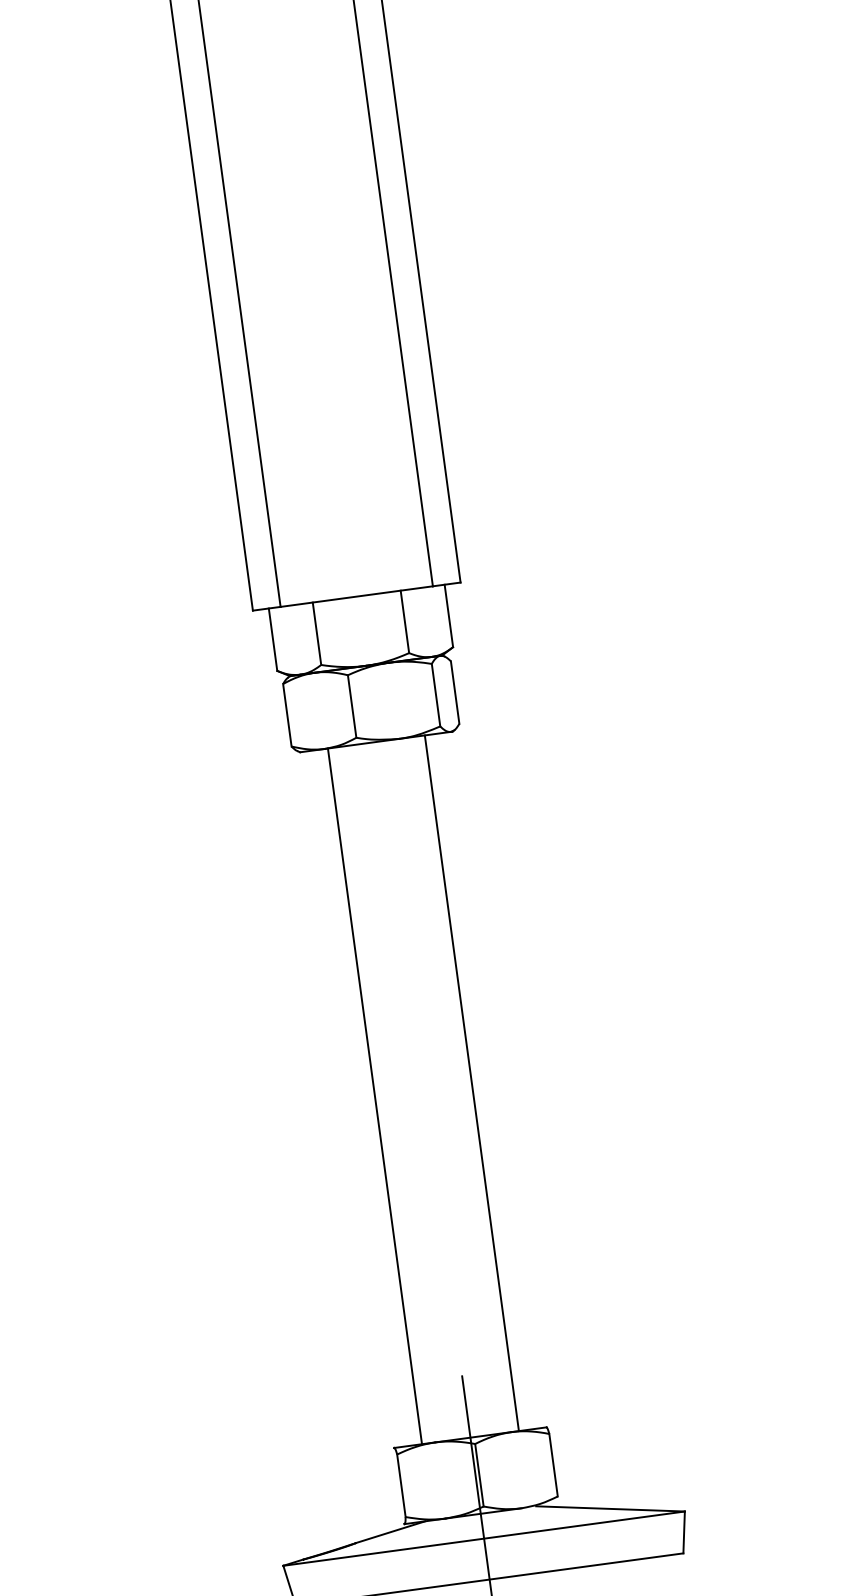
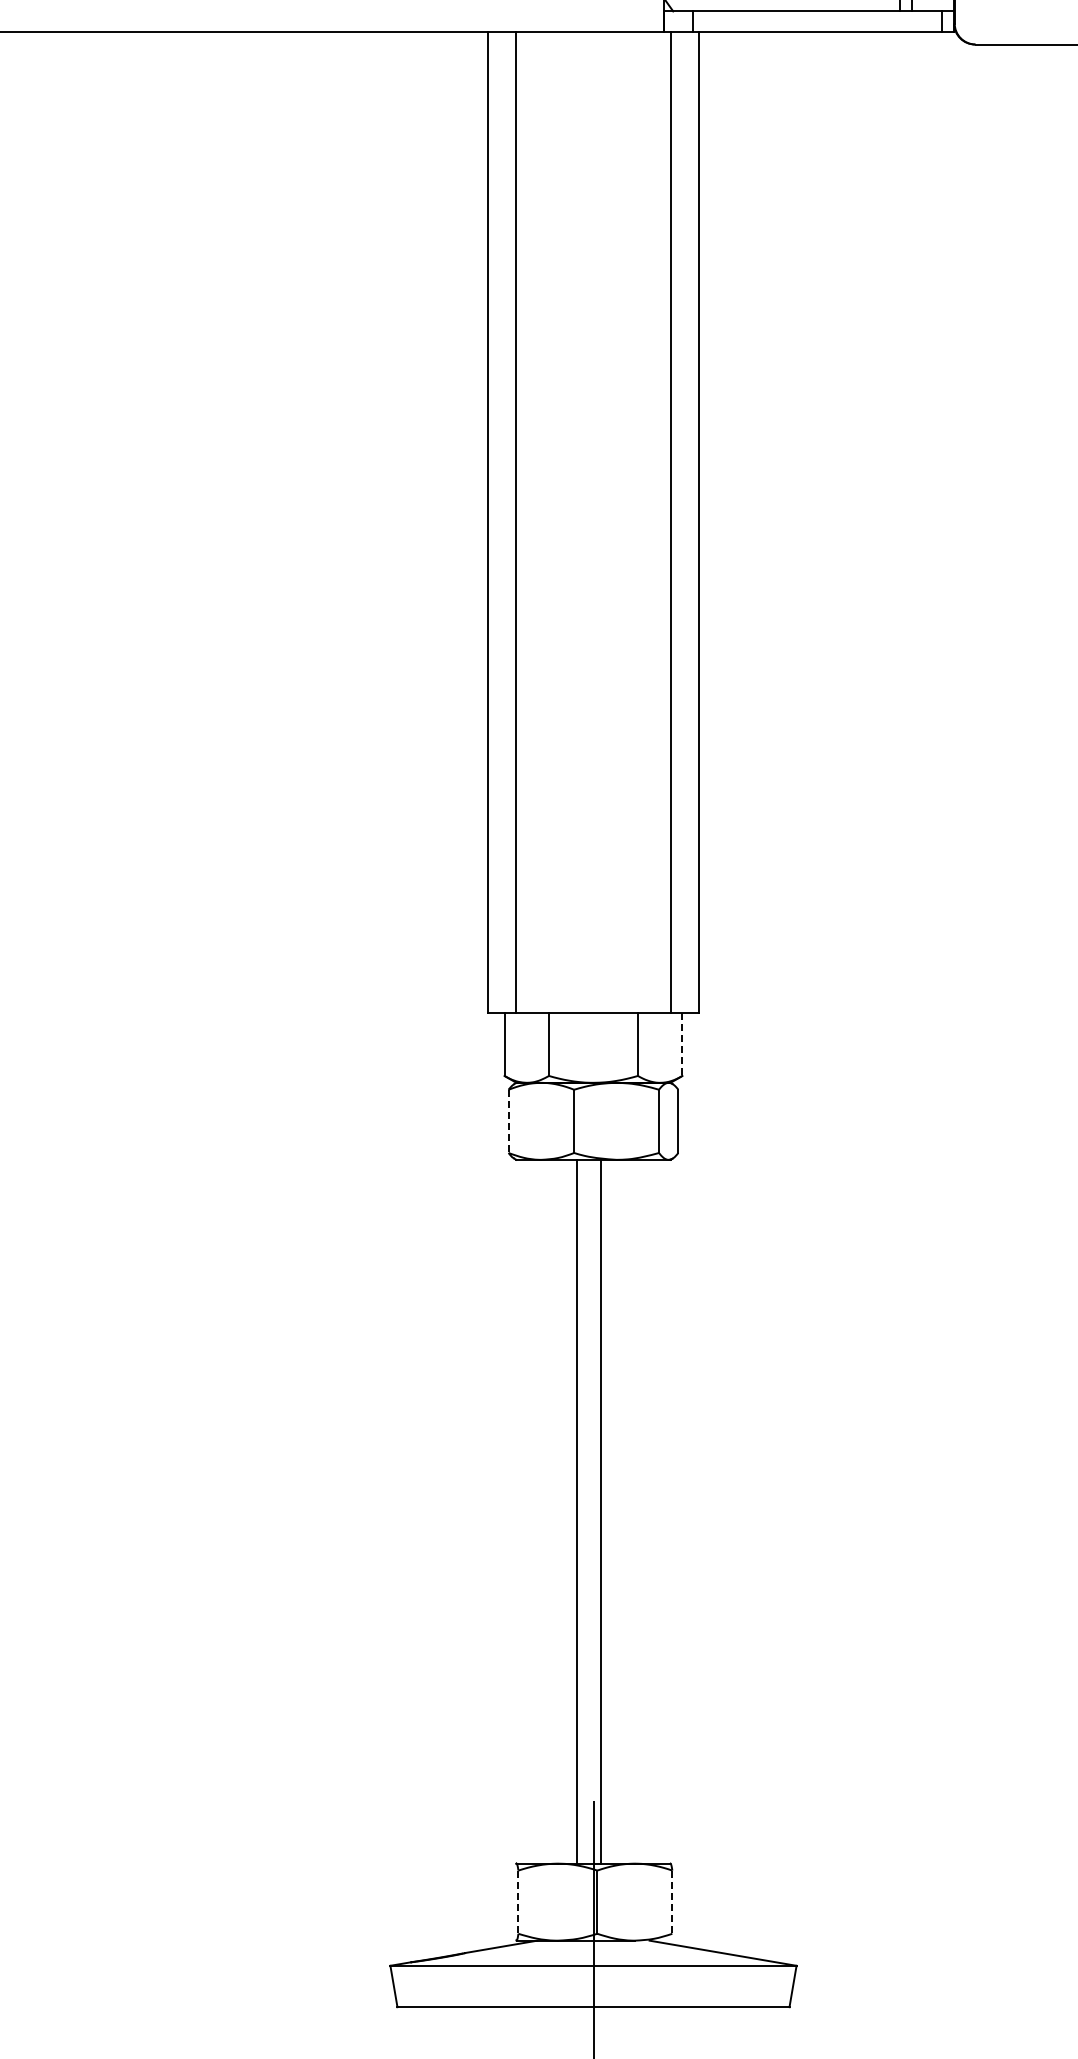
line: (448, 616) -> (682, 1044), solid -> dashed
line: (287, 715) -> (508, 1121), solid -> dashed
line: (471, 1083) -> (600, 1511), moved
line: (374, 1096) -> (577, 1511), moved
line: (553, 1465) -> (672, 1902), solid -> dashed
line: (401, 1486) -> (518, 1902), solid -> dashed

